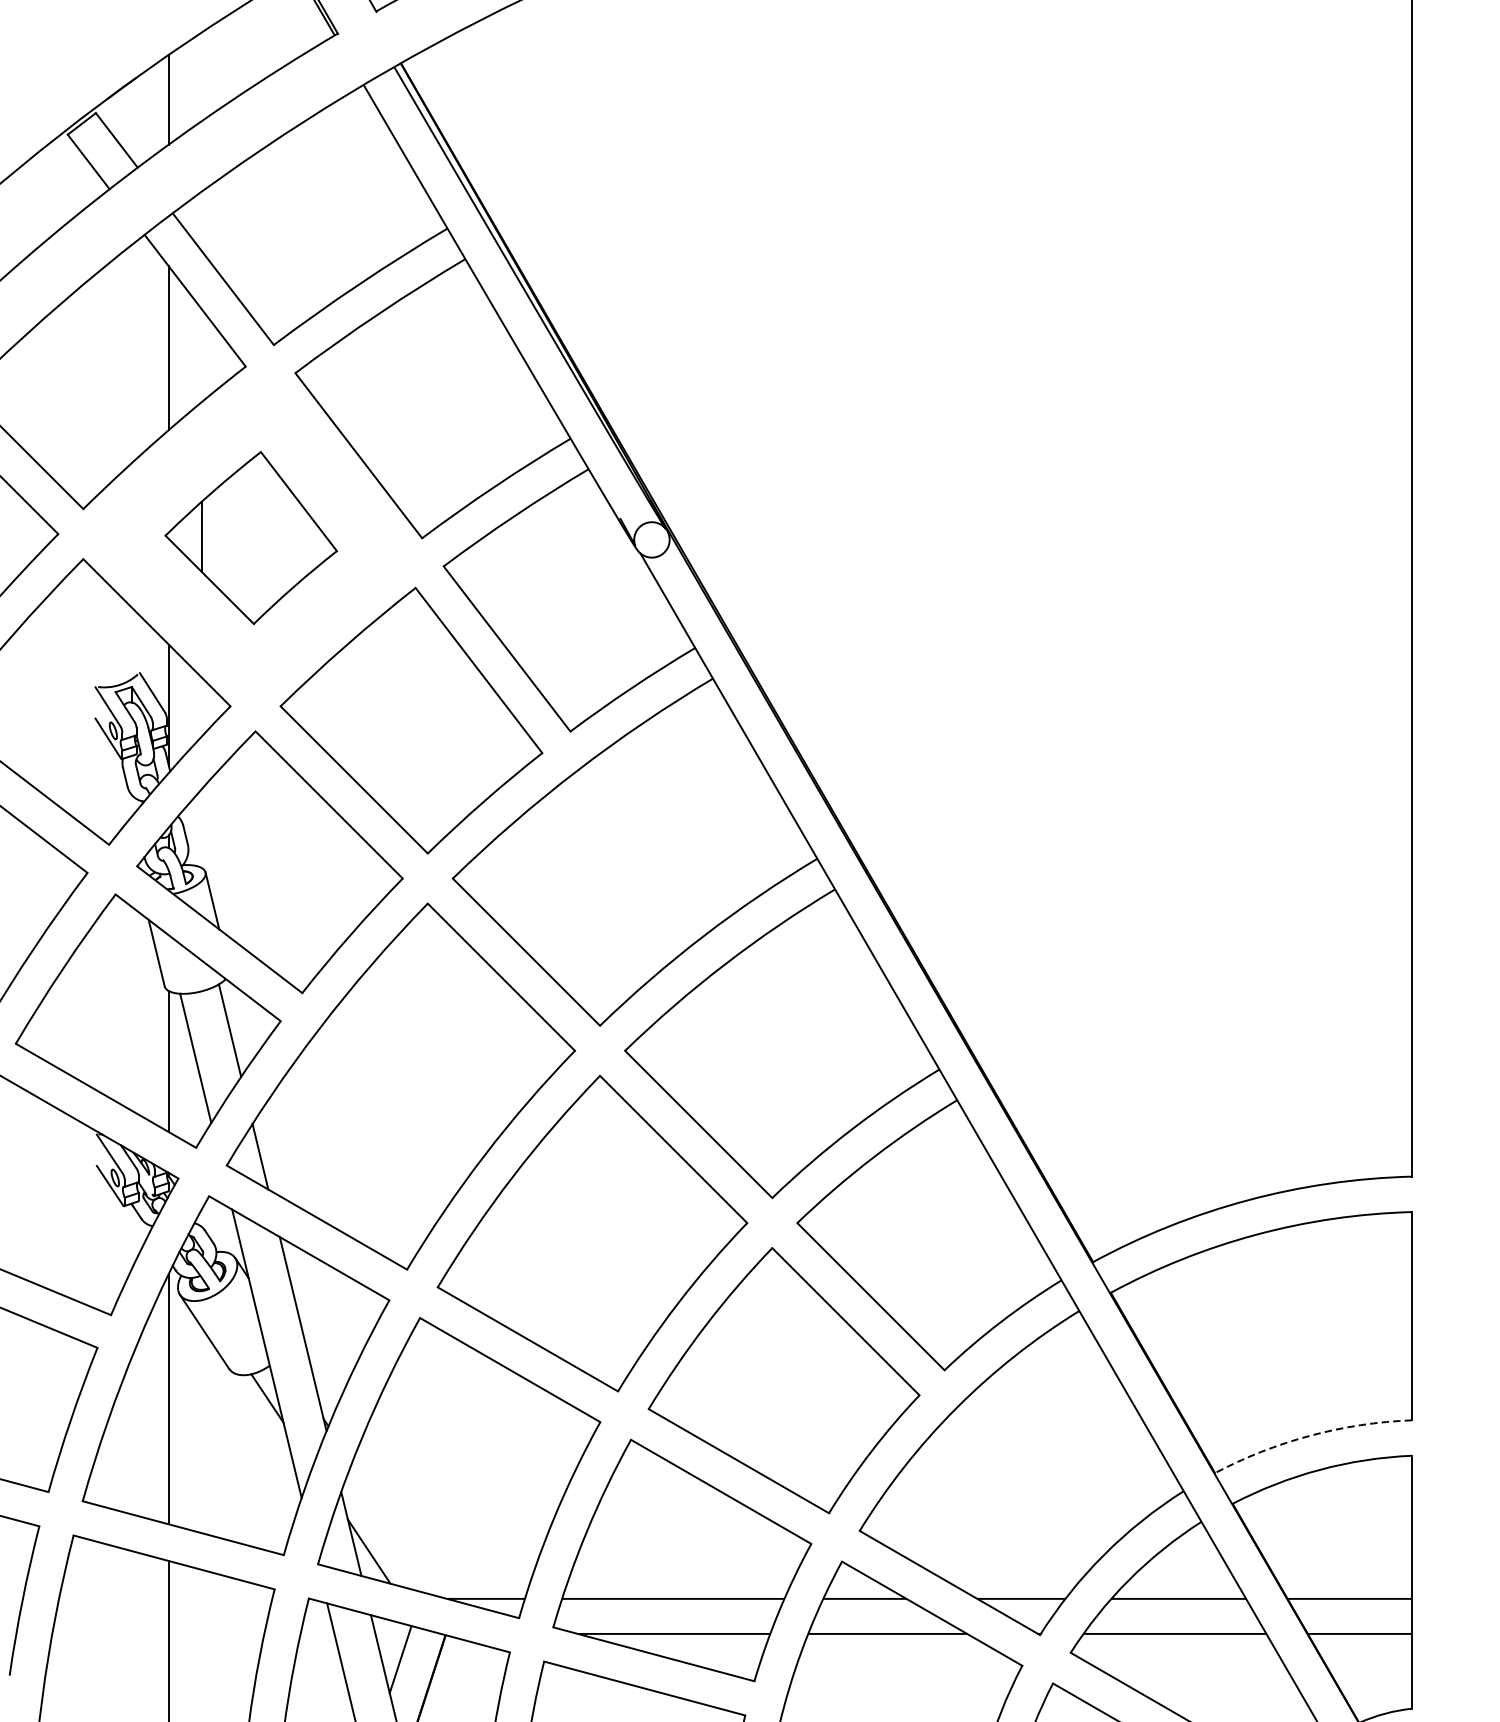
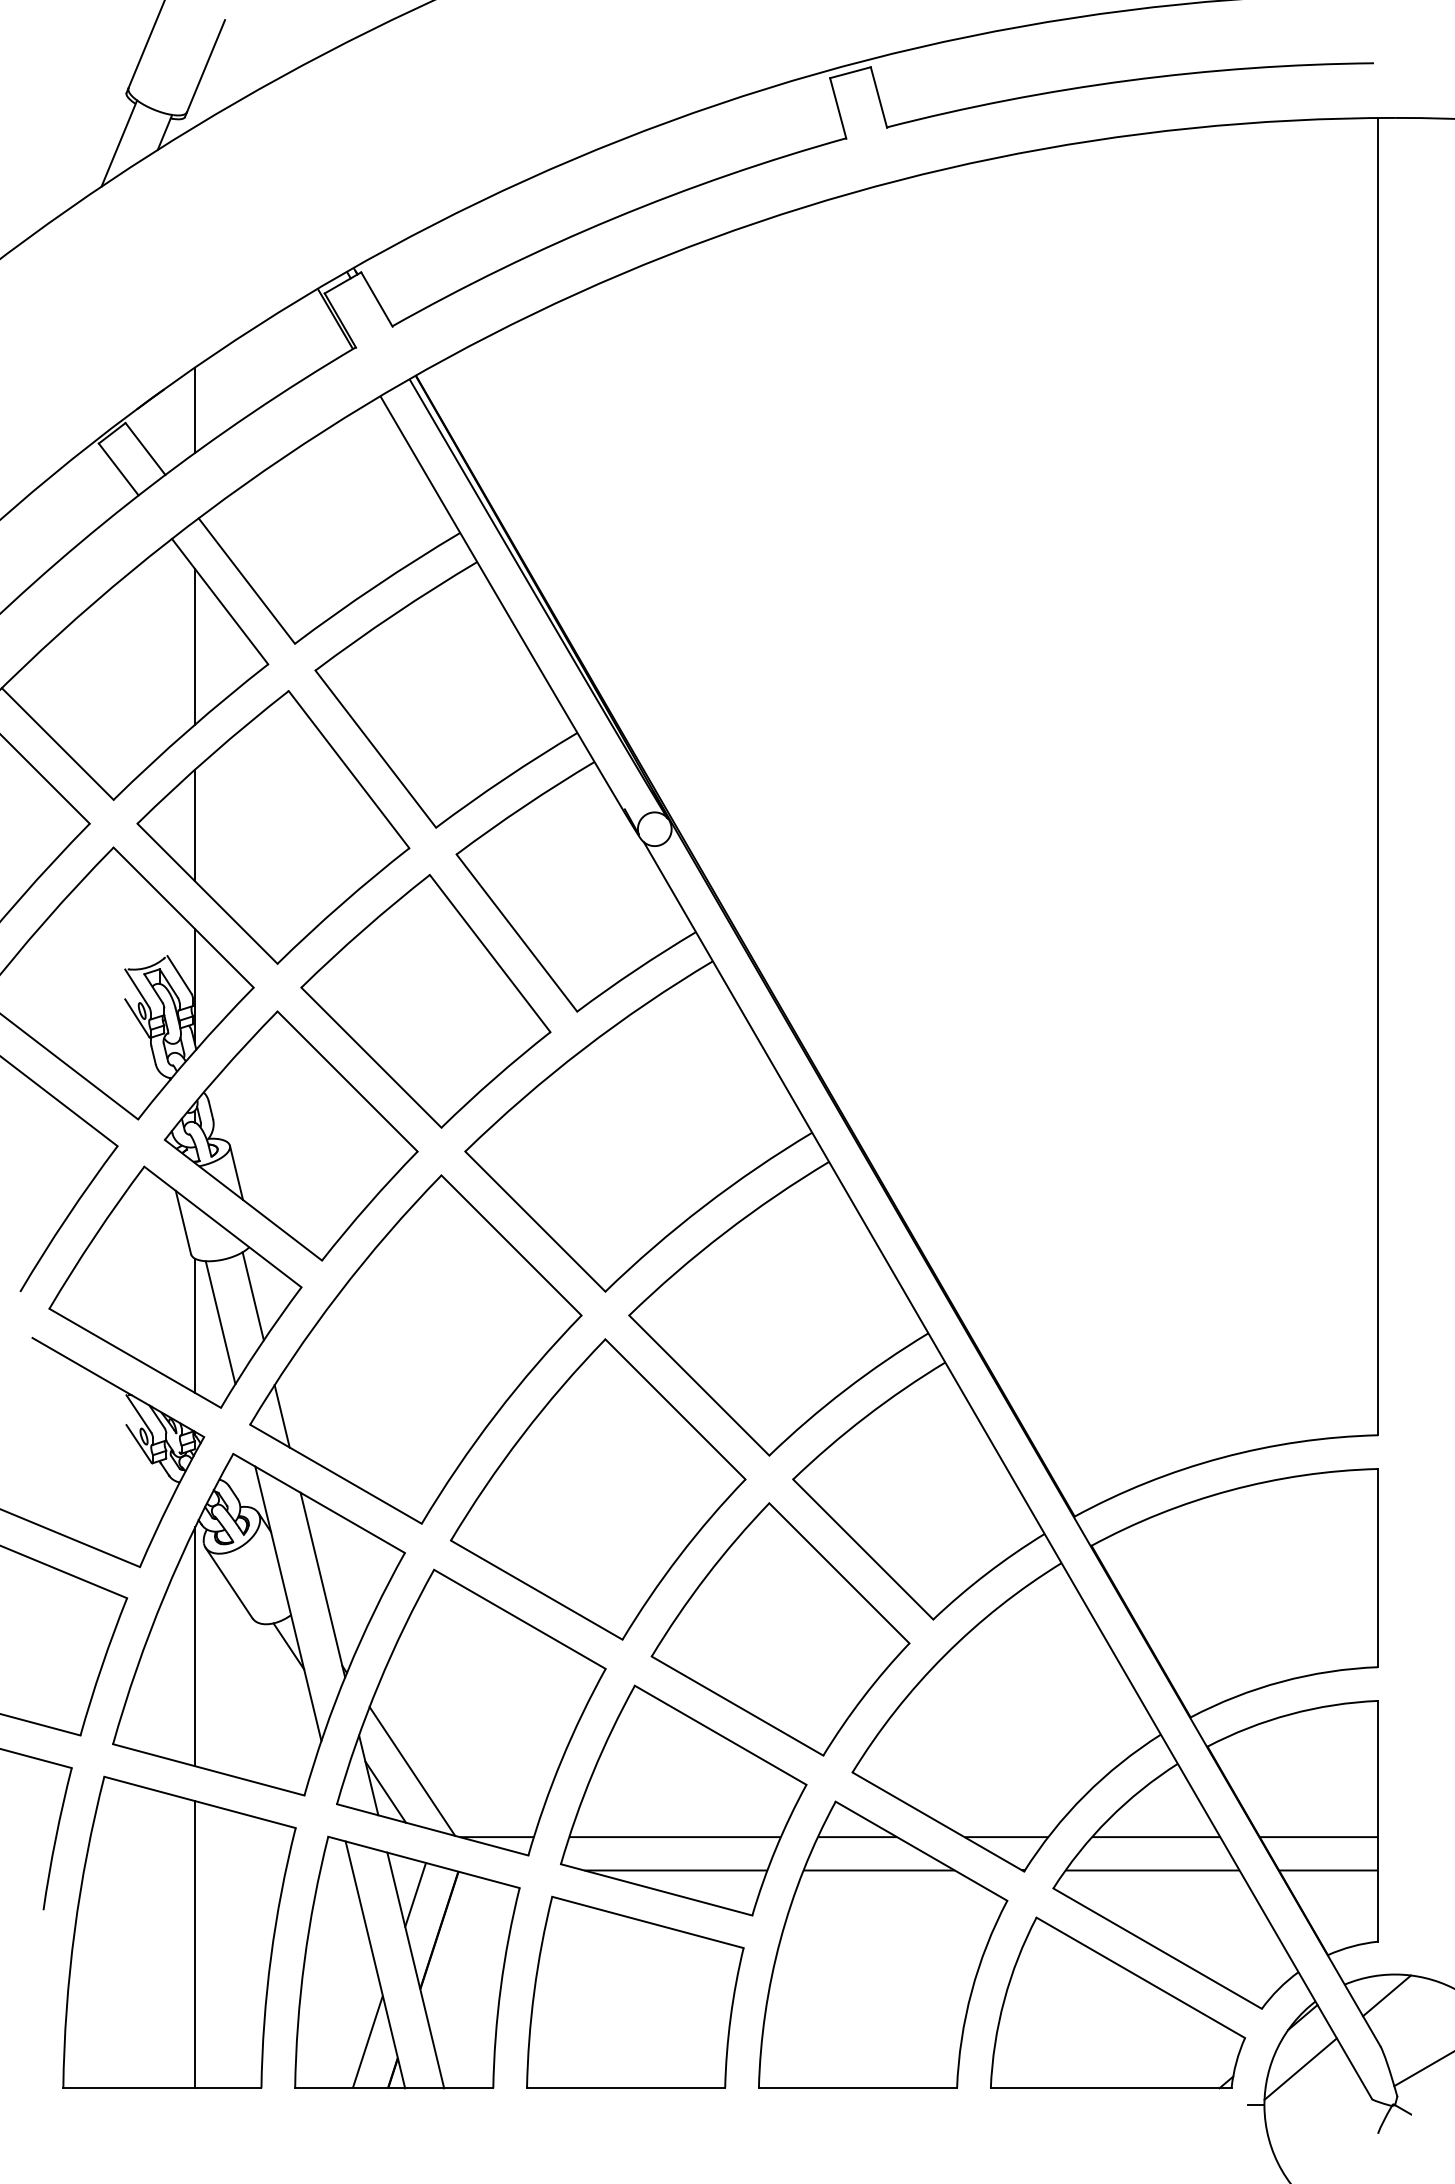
part: (251, 538) -> (273, 827), size x1.67
arc: (1310, 1435) -> (1281, 1681), dashed -> solid
line: (397, 1529) -> (412, 1771), added

